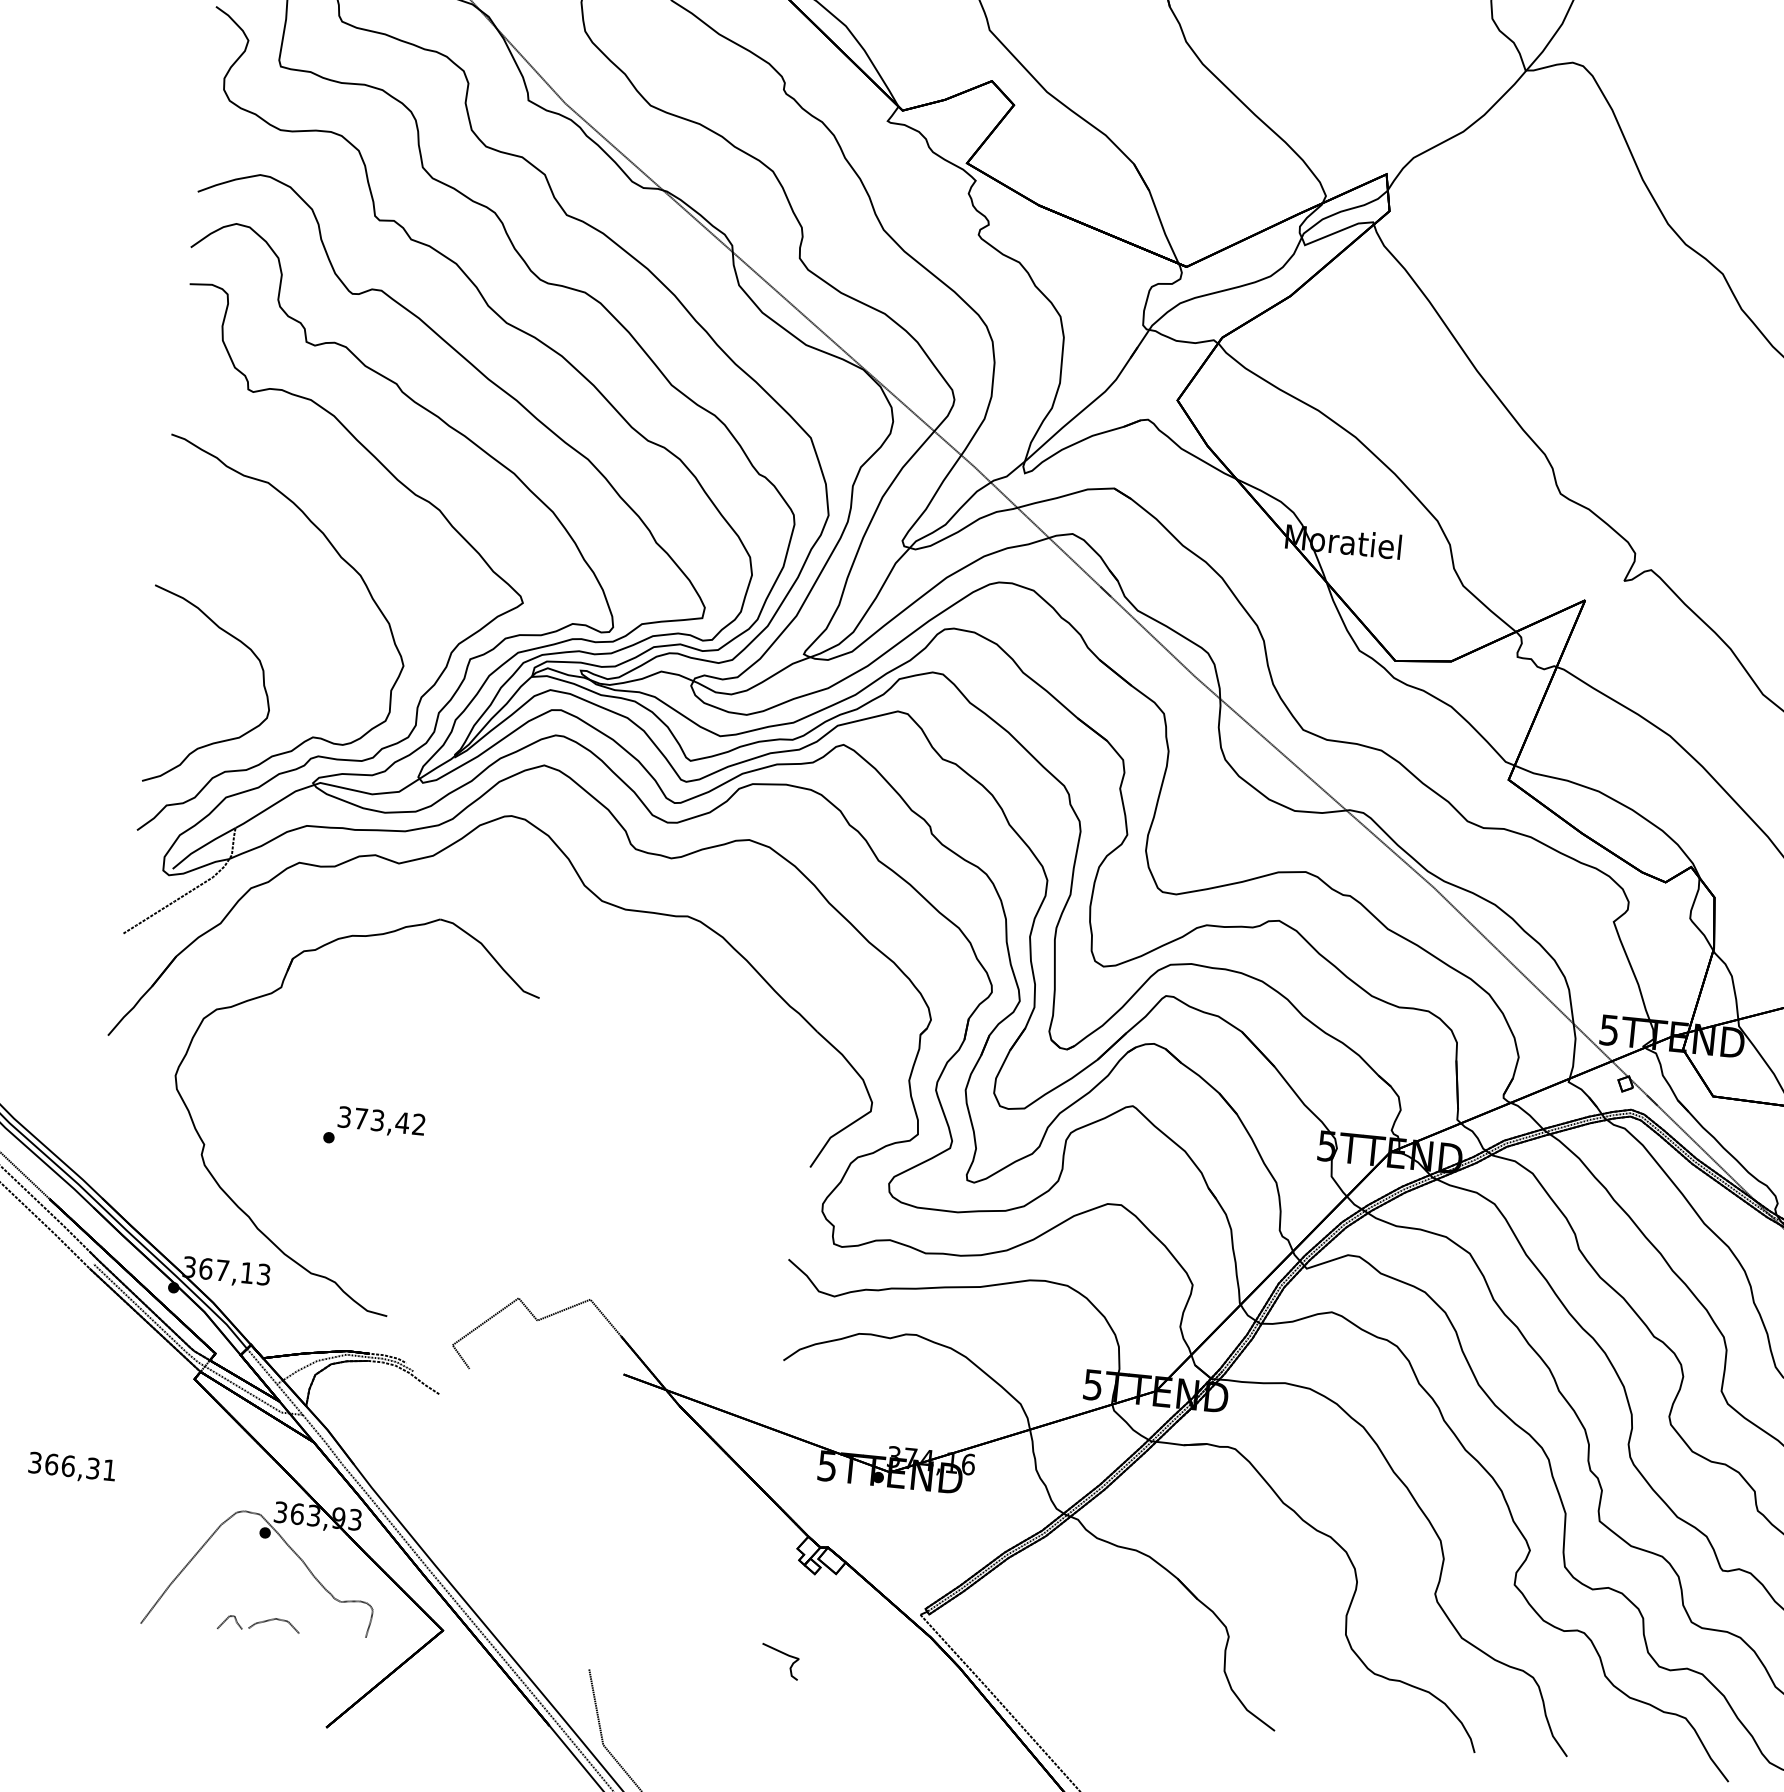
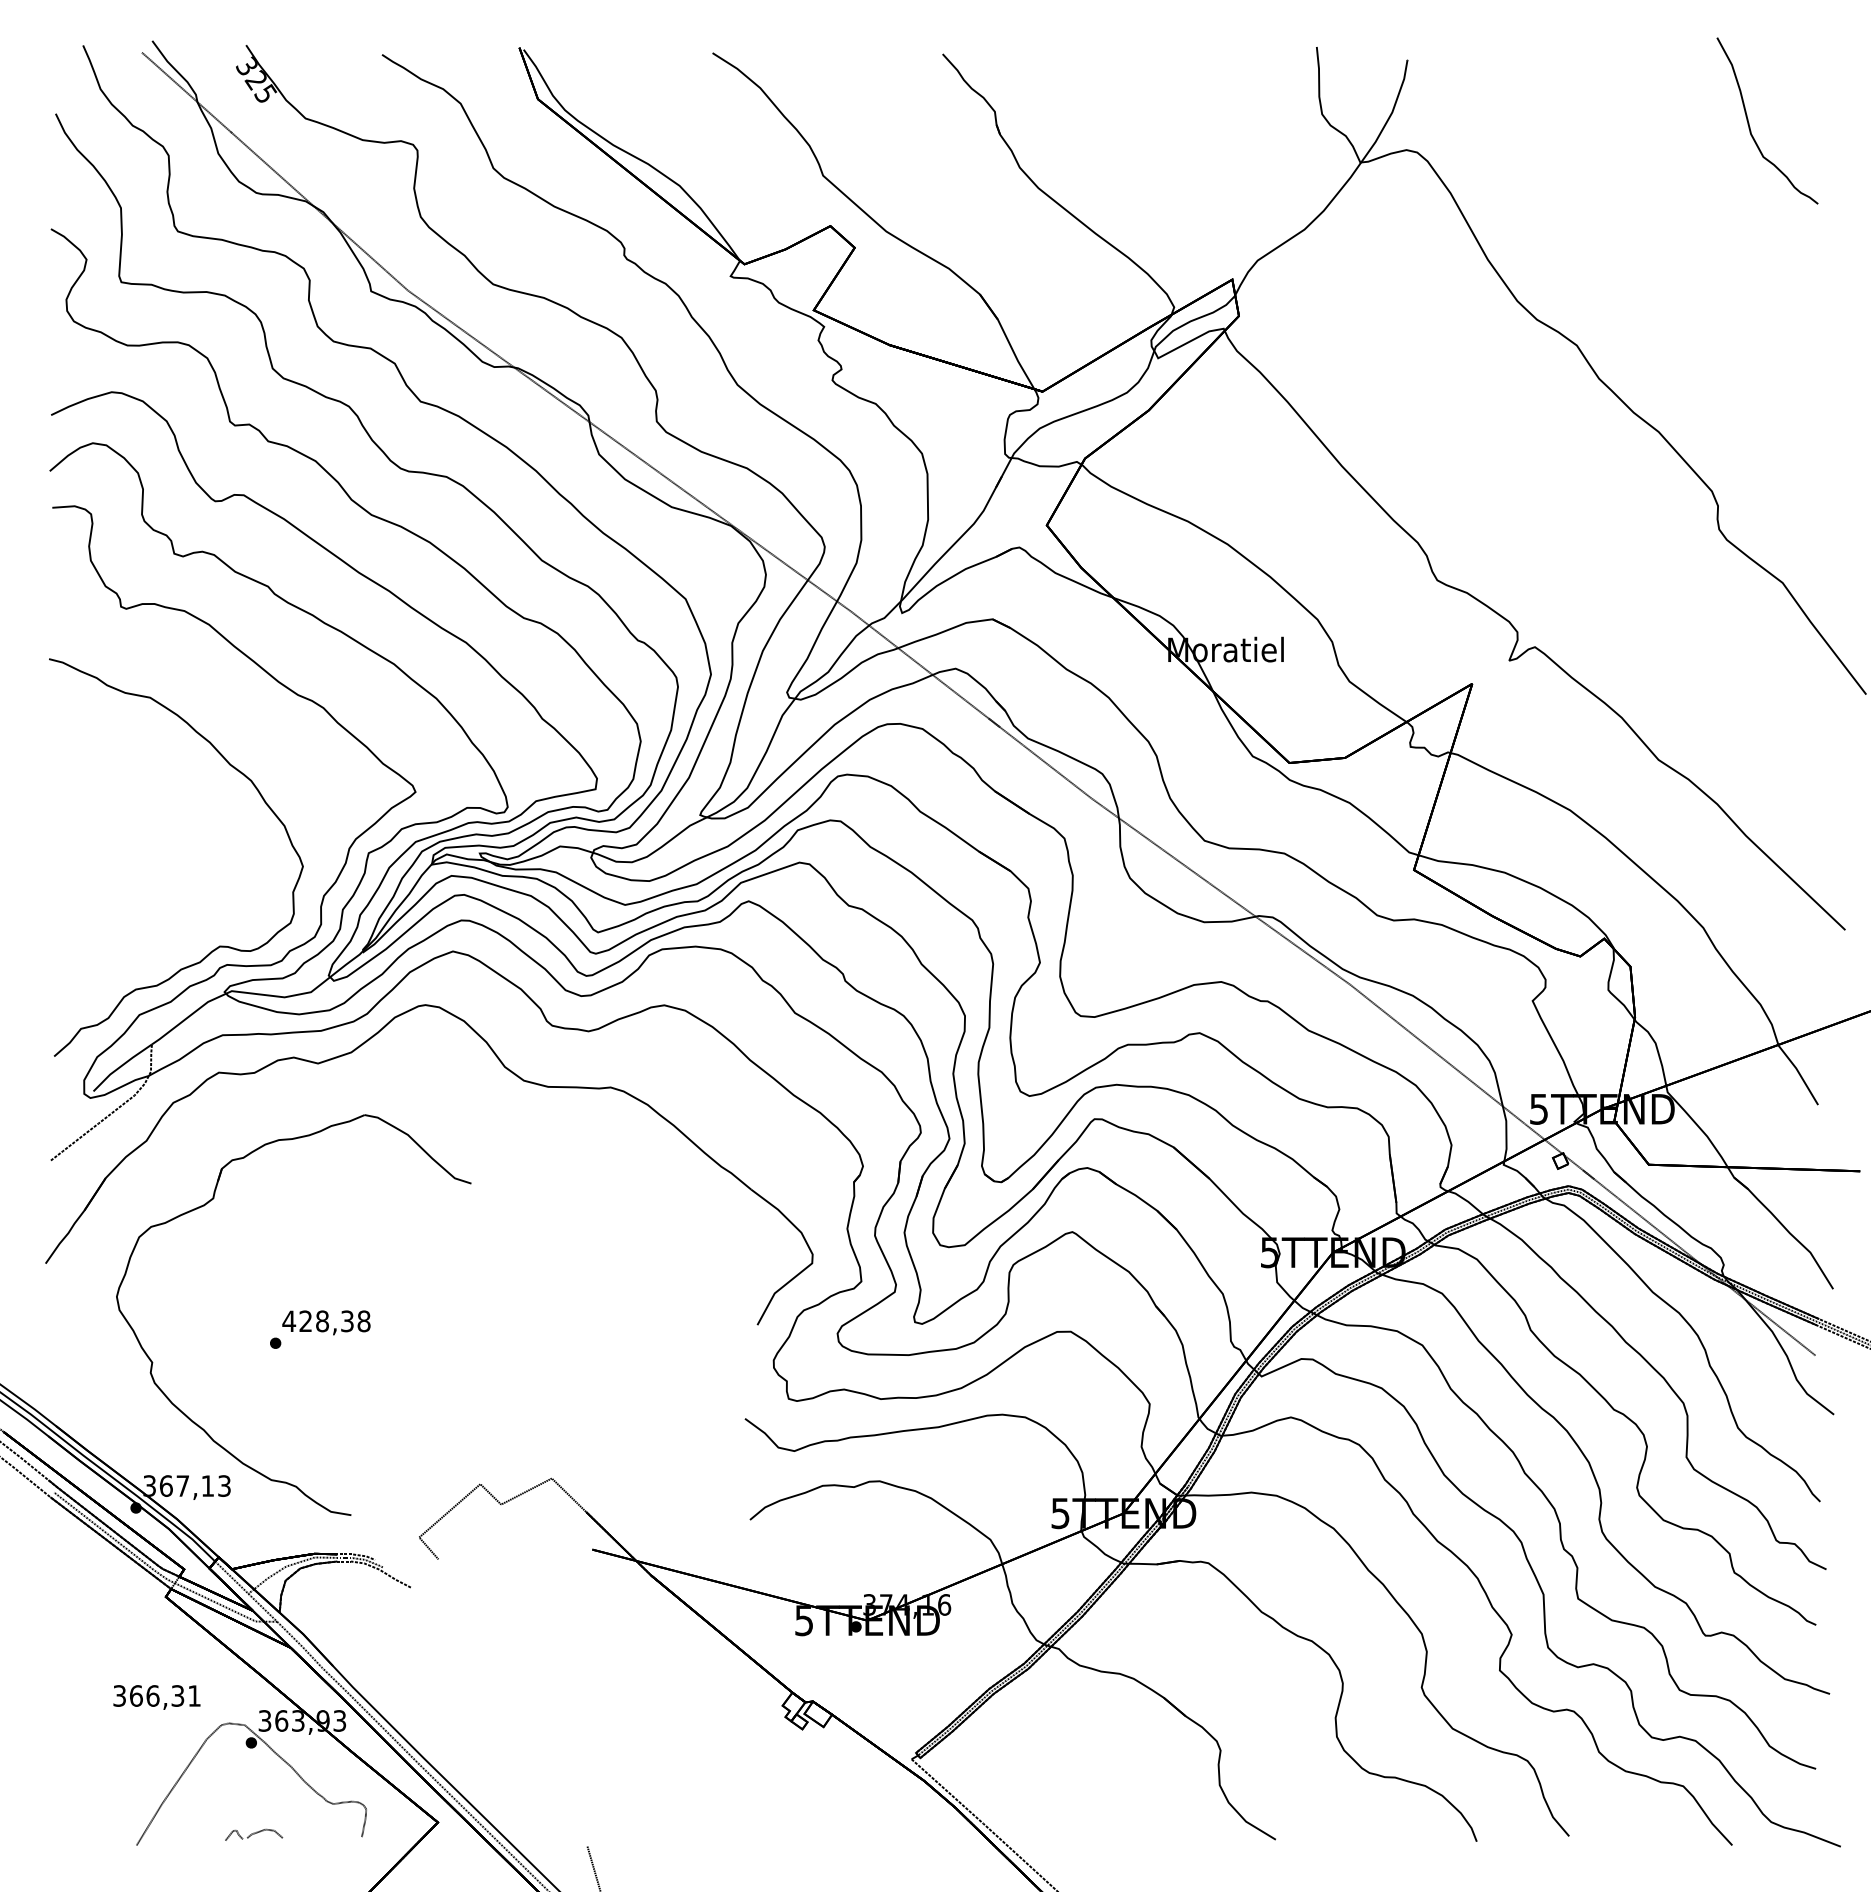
curve: (218, 740) -> (126, 959), removed
text: (381, 1121) -> (326, 1321), 373,42 -> 428,38
text: (71, 1467) -> (156, 1697), moved
part: (258, 1624) -> (253, 1834), size x0.7
curve: (783, 1654) -> (779, 1812), removed

